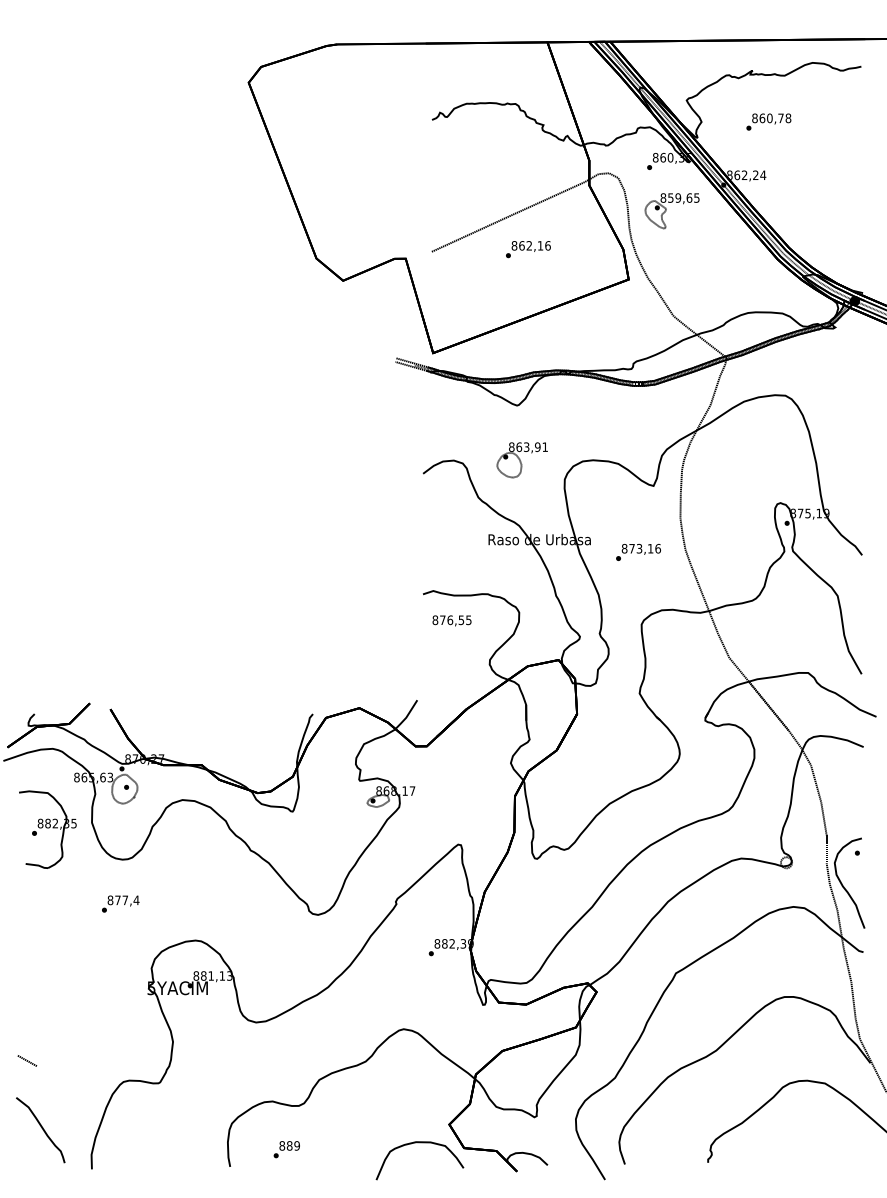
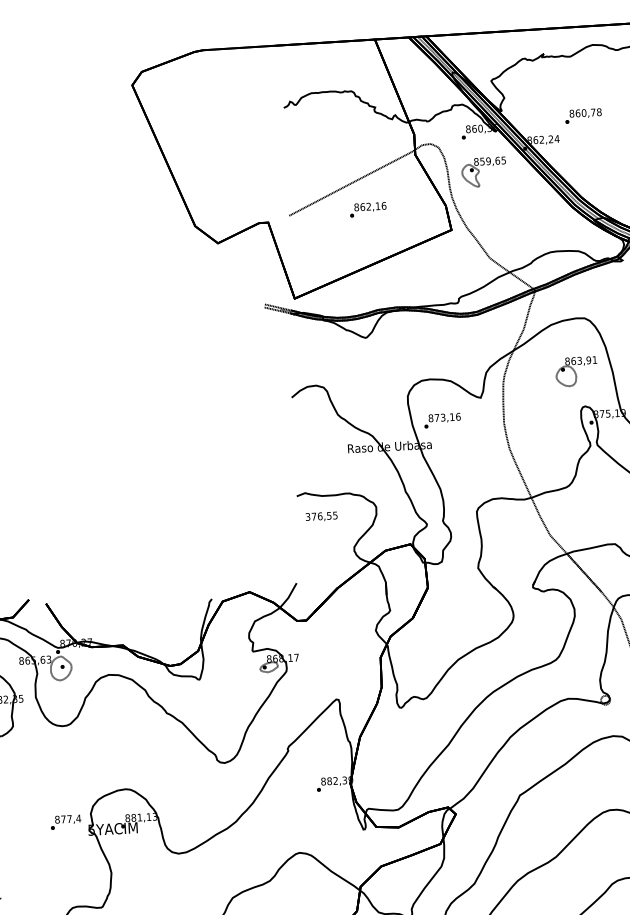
text: (768, 121) -> (583, 115), moved
part: (521, 460) -> (576, 371), moved
text: (638, 552) -> (442, 420), moved
text: (435, 620) -> (308, 517), 876,55 -> 376,55
text: (120, 903) -> (65, 821), moved

